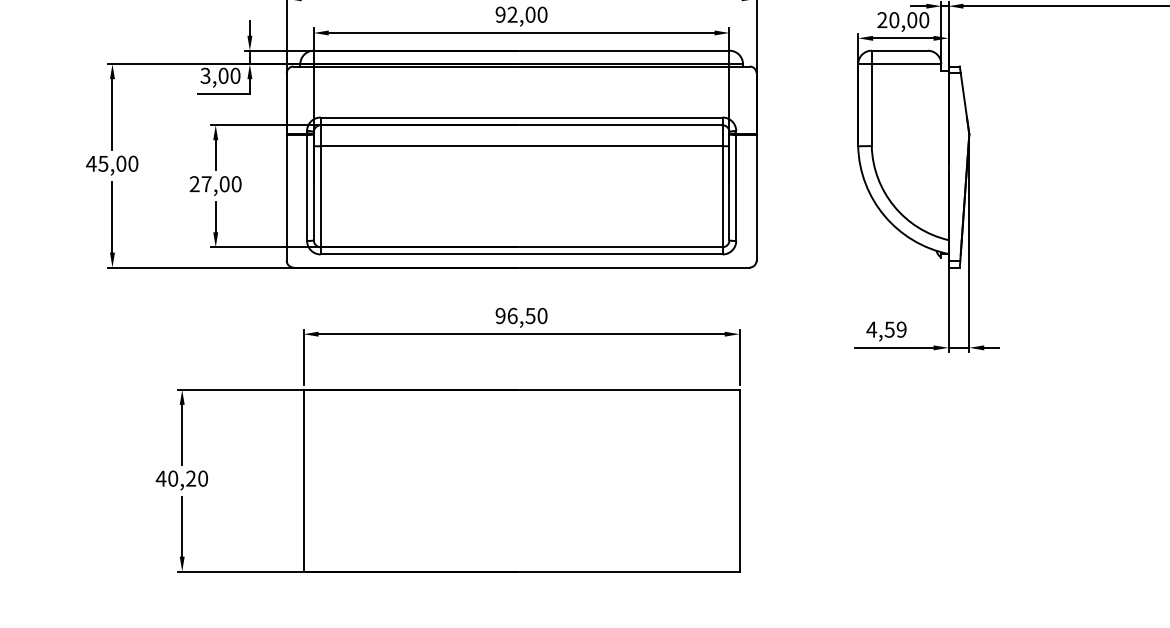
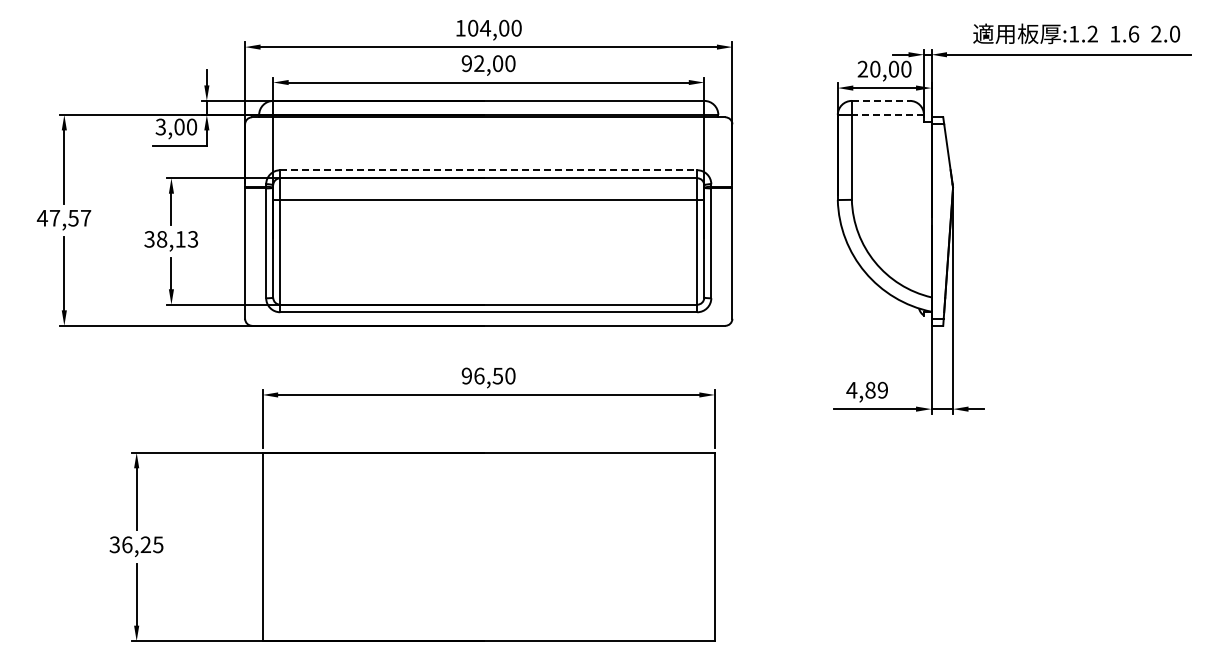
line: (900, 50) -> (881, 100), solid -> dashed
line: (906, 63) -> (887, 114), solid -> dashed
line: (521, 117) -> (488, 170), solid -> dashed
text: (118, 163) -> (70, 217), 45,00 -> 47,57
text: (215, 184) -> (171, 239), 27,00 -> 38,13
text: (889, 328) -> (870, 389), 4,59 -> 4,89
text: (182, 478) -> (136, 544), 40,20 -> 36,25

